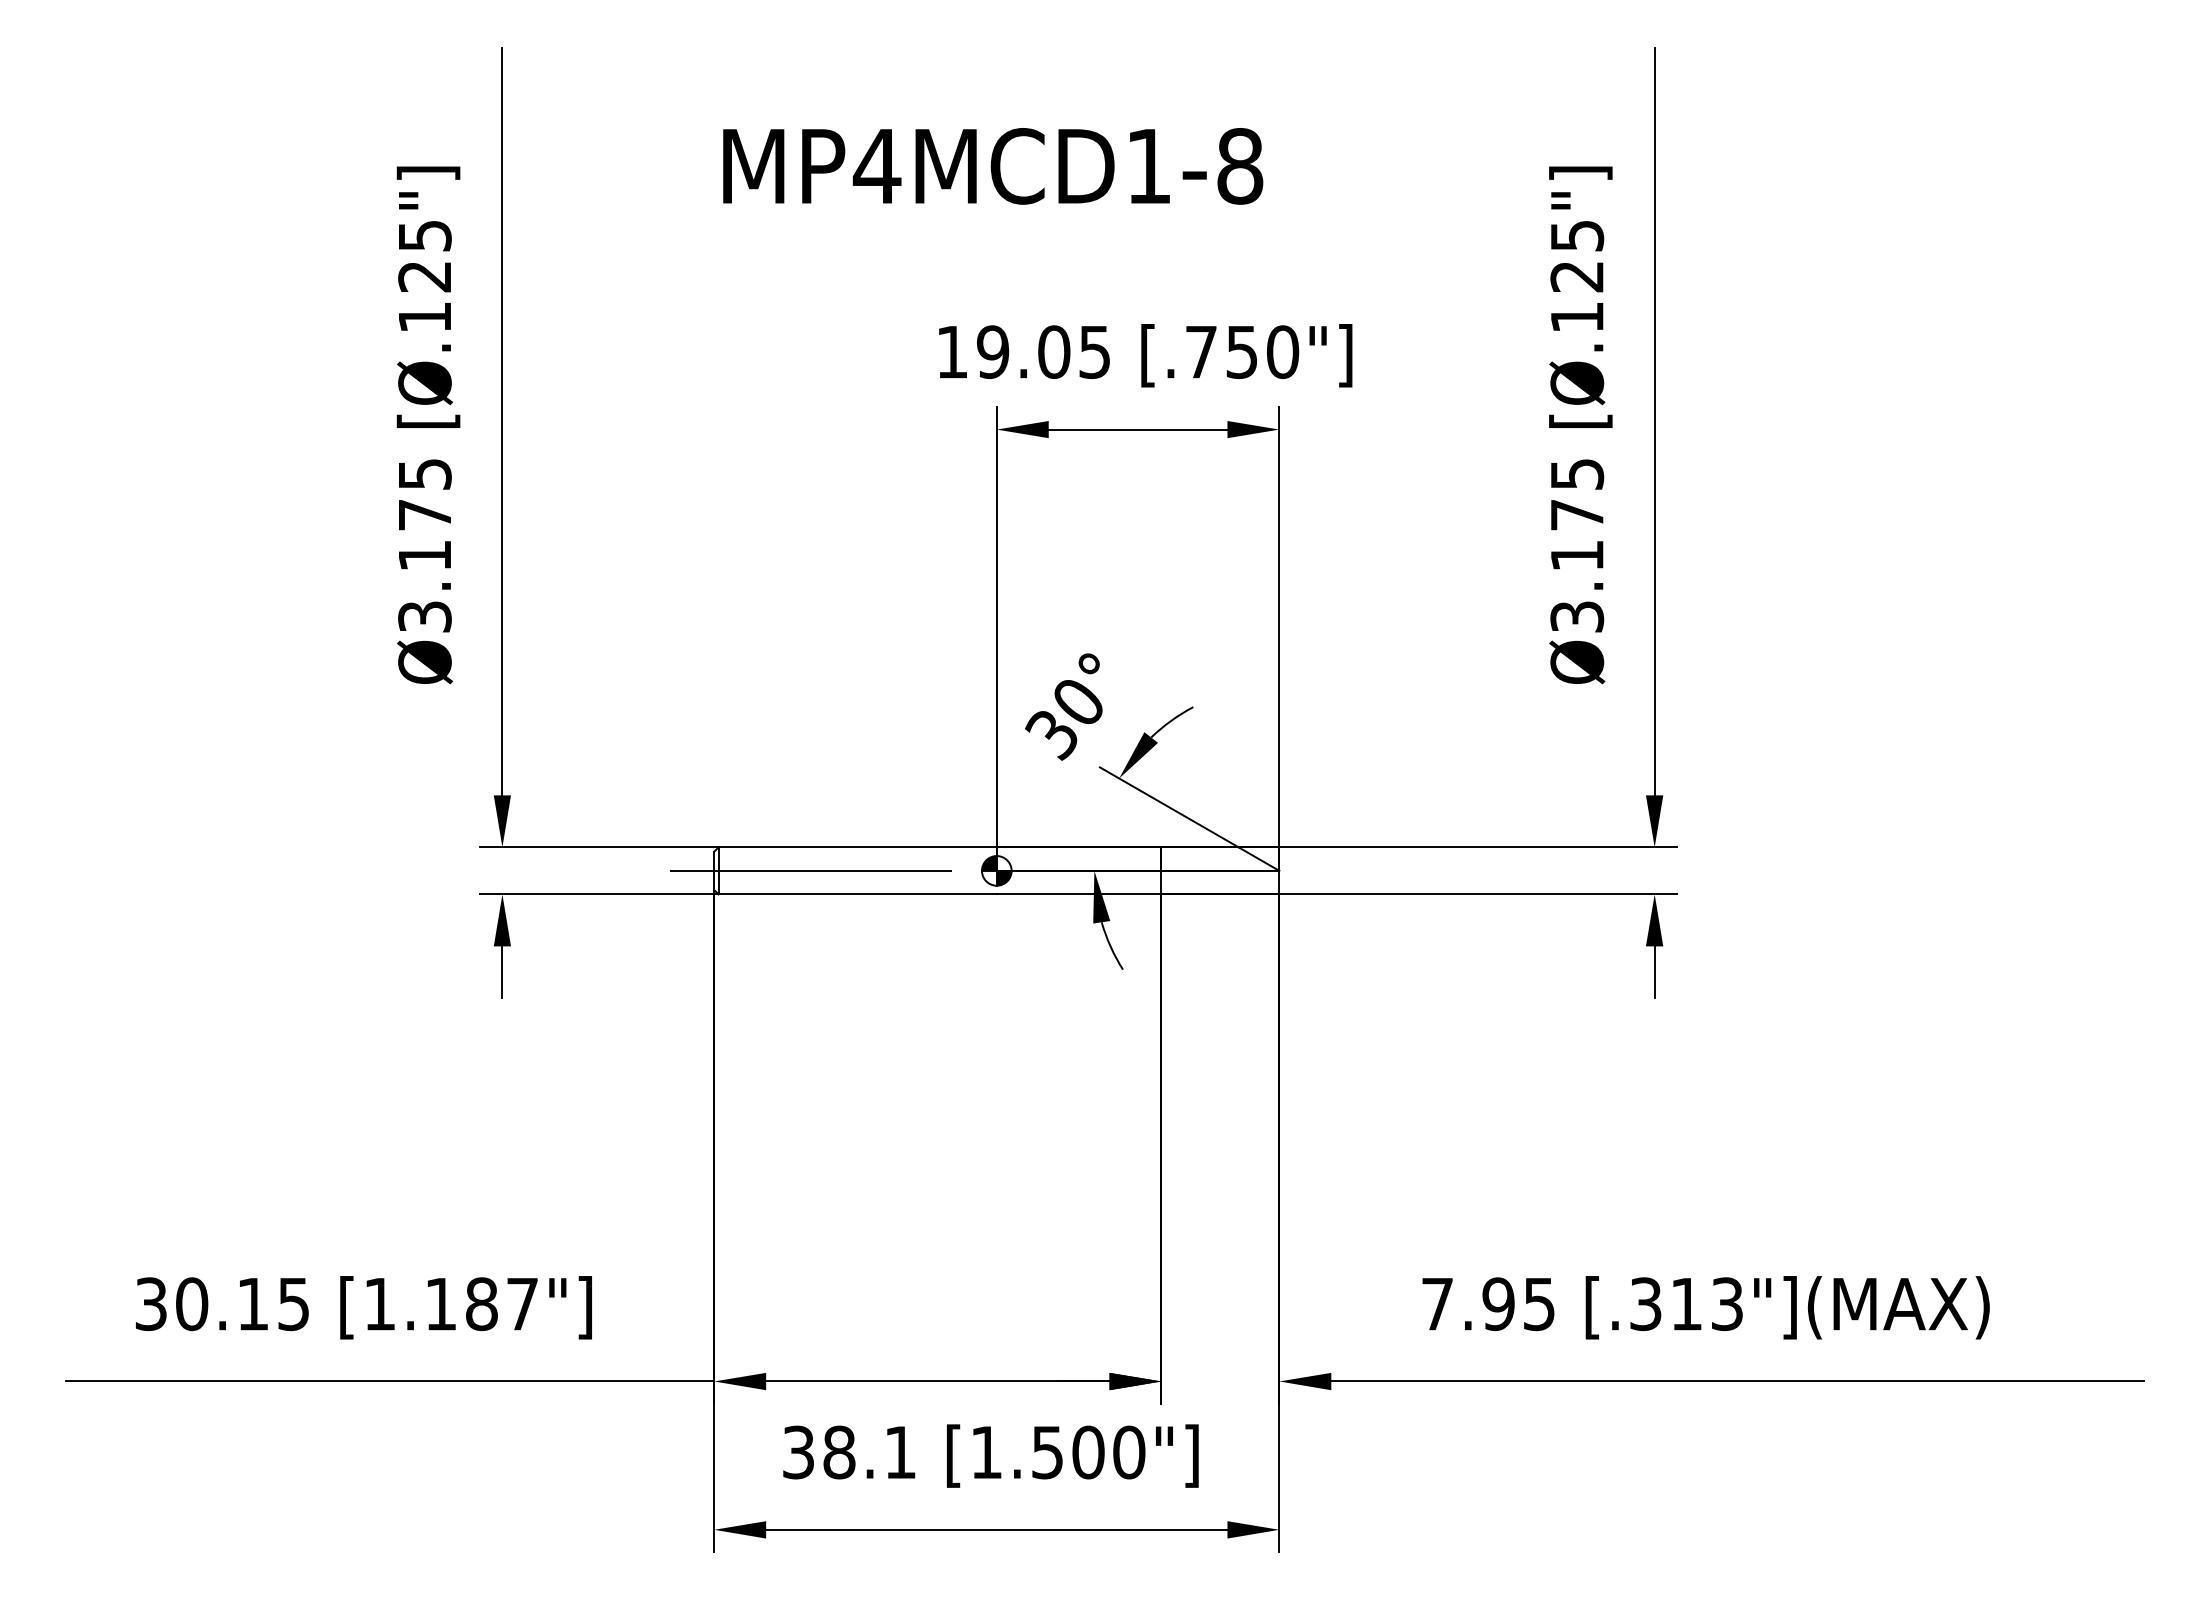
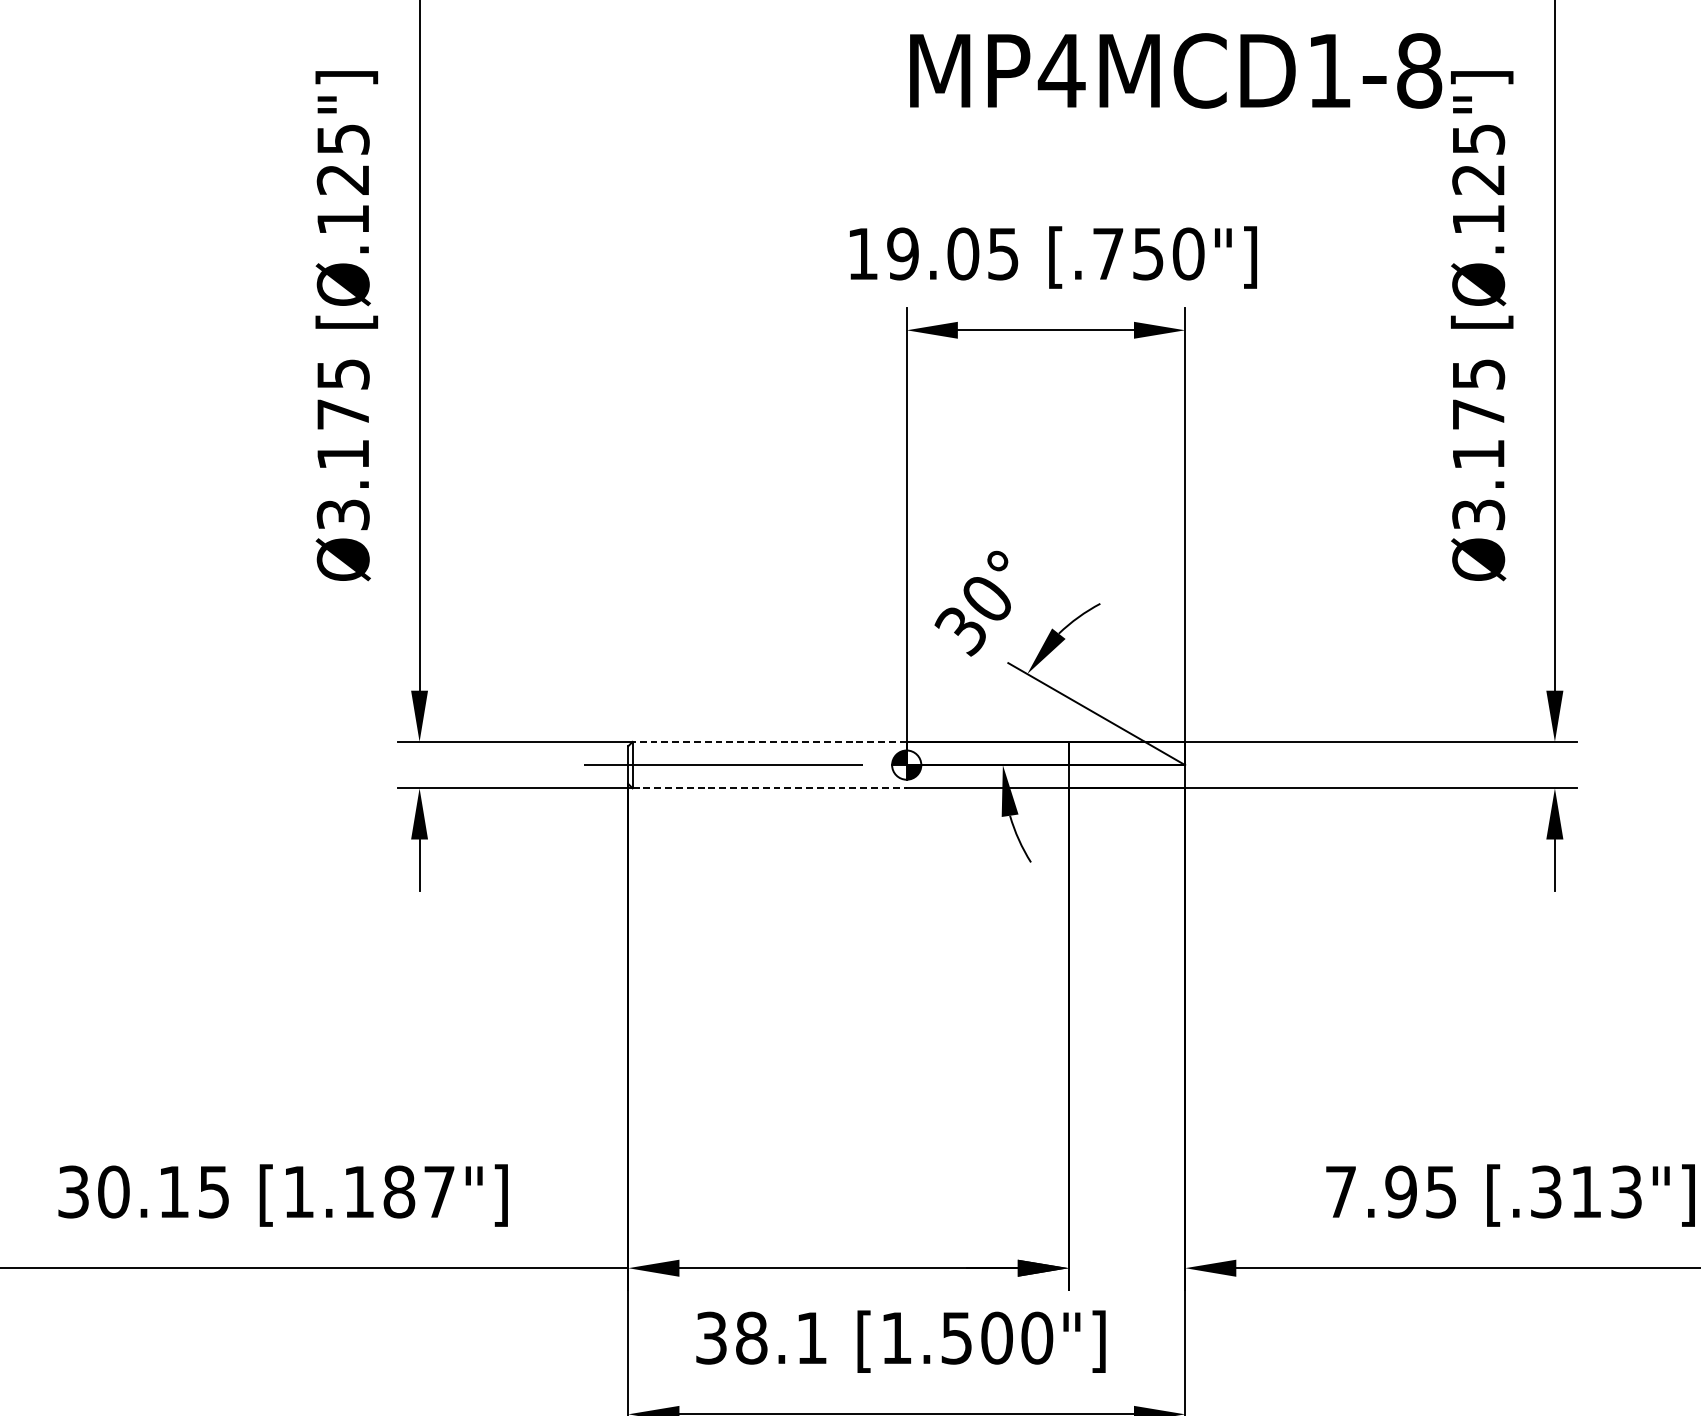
text: (993, 166) -> (1176, 71), moved
line: (857, 847) -> (769, 742), solid -> dashed
line: (858, 894) -> (770, 788), solid -> dashed

